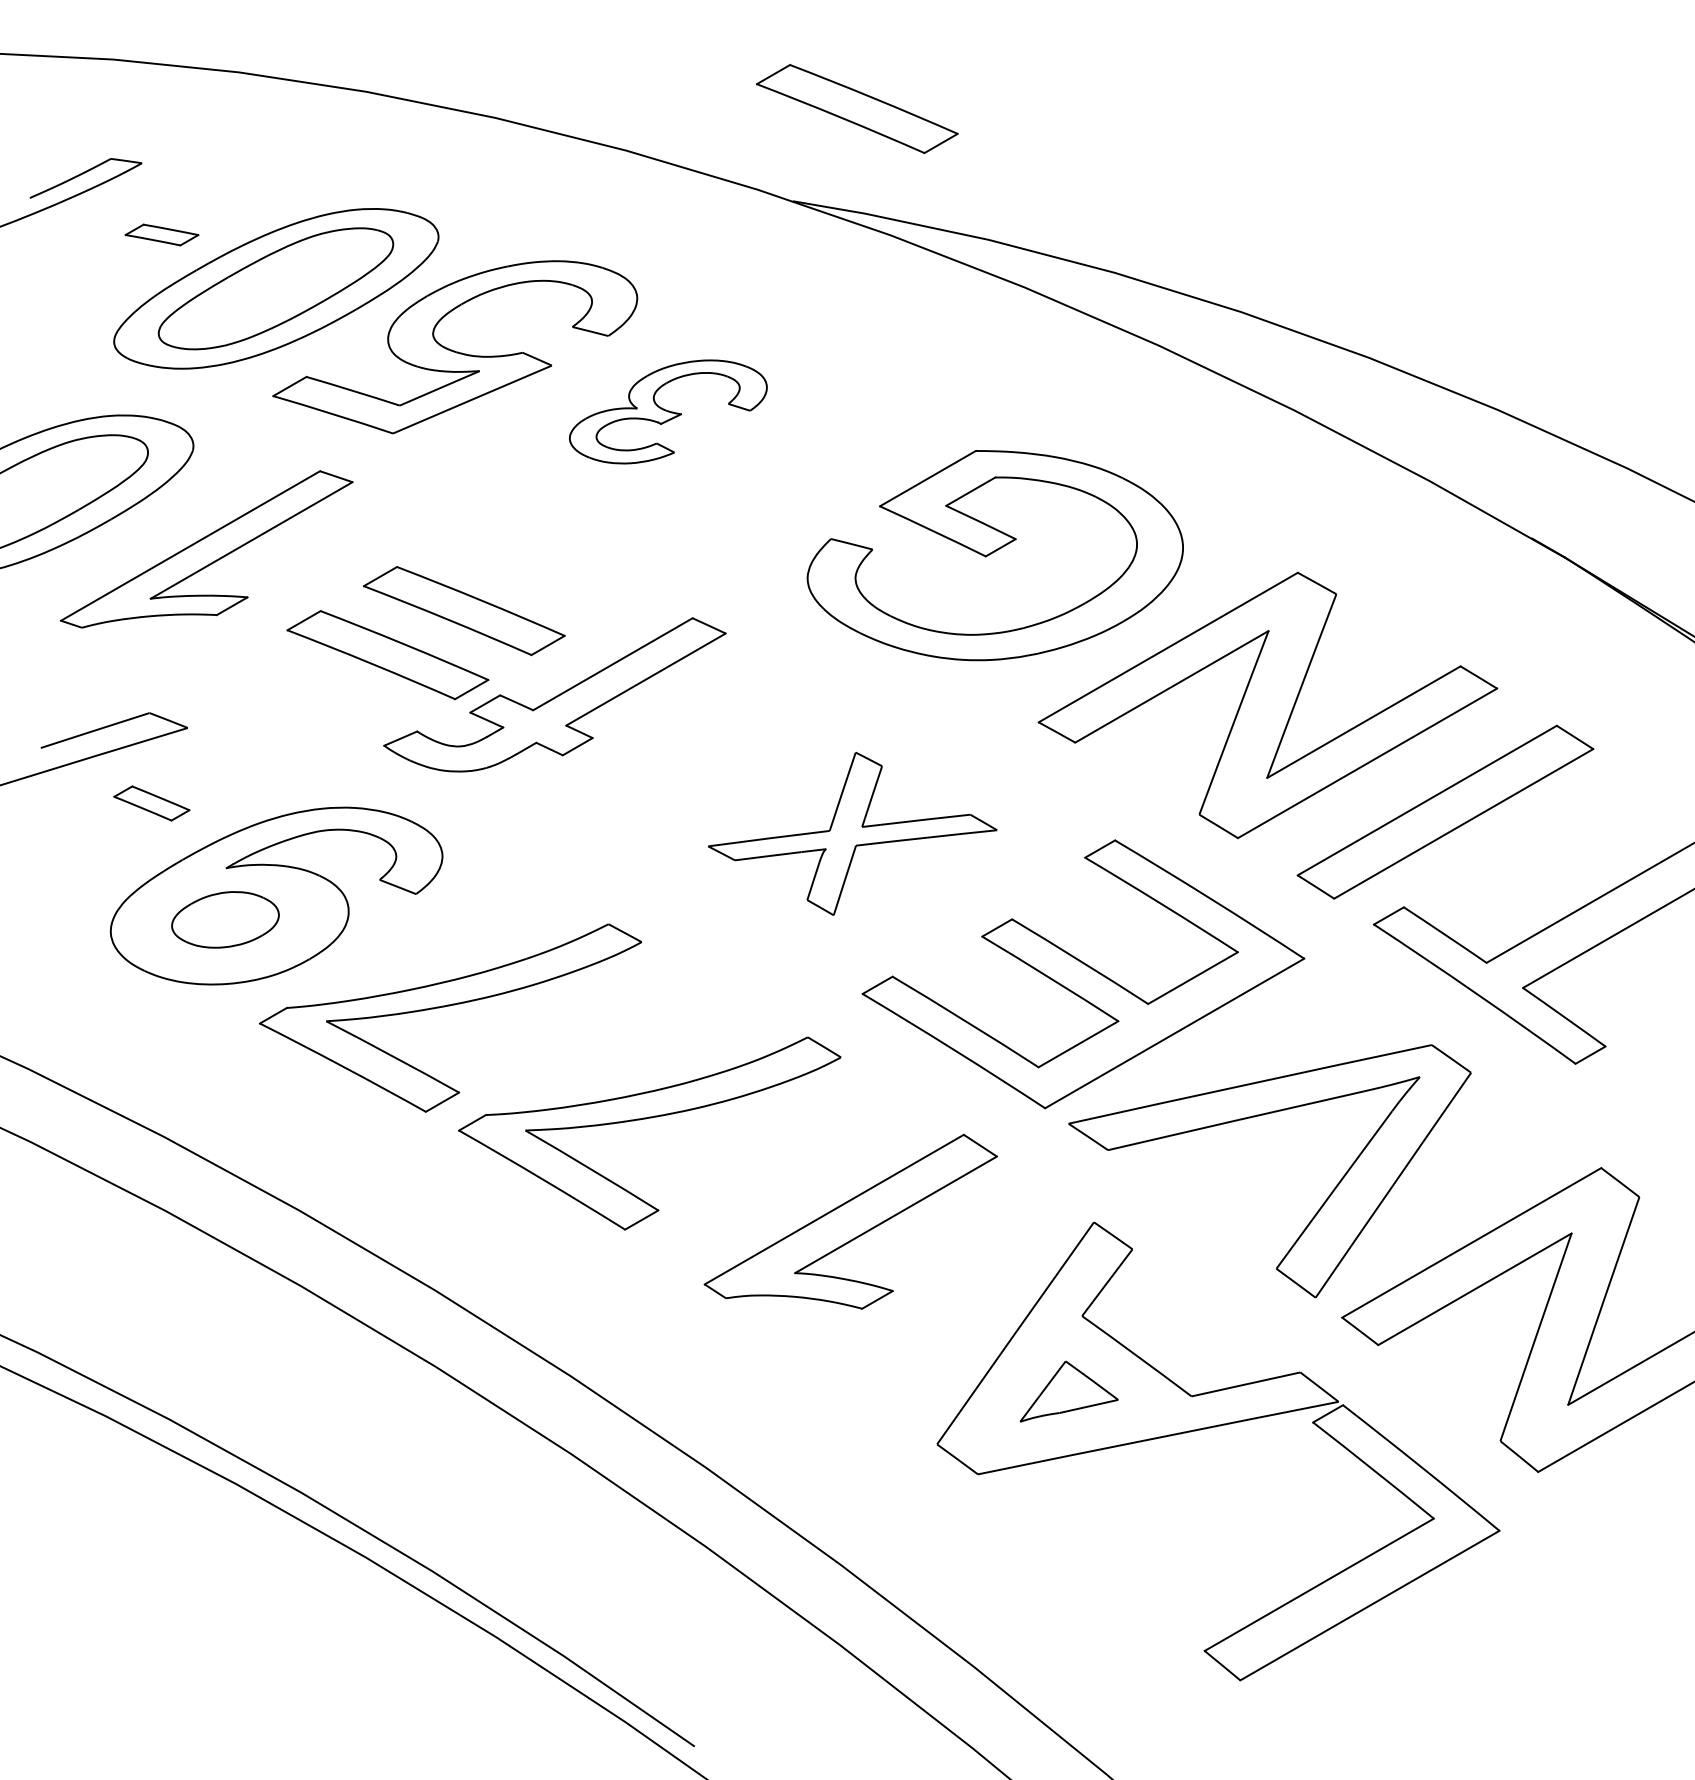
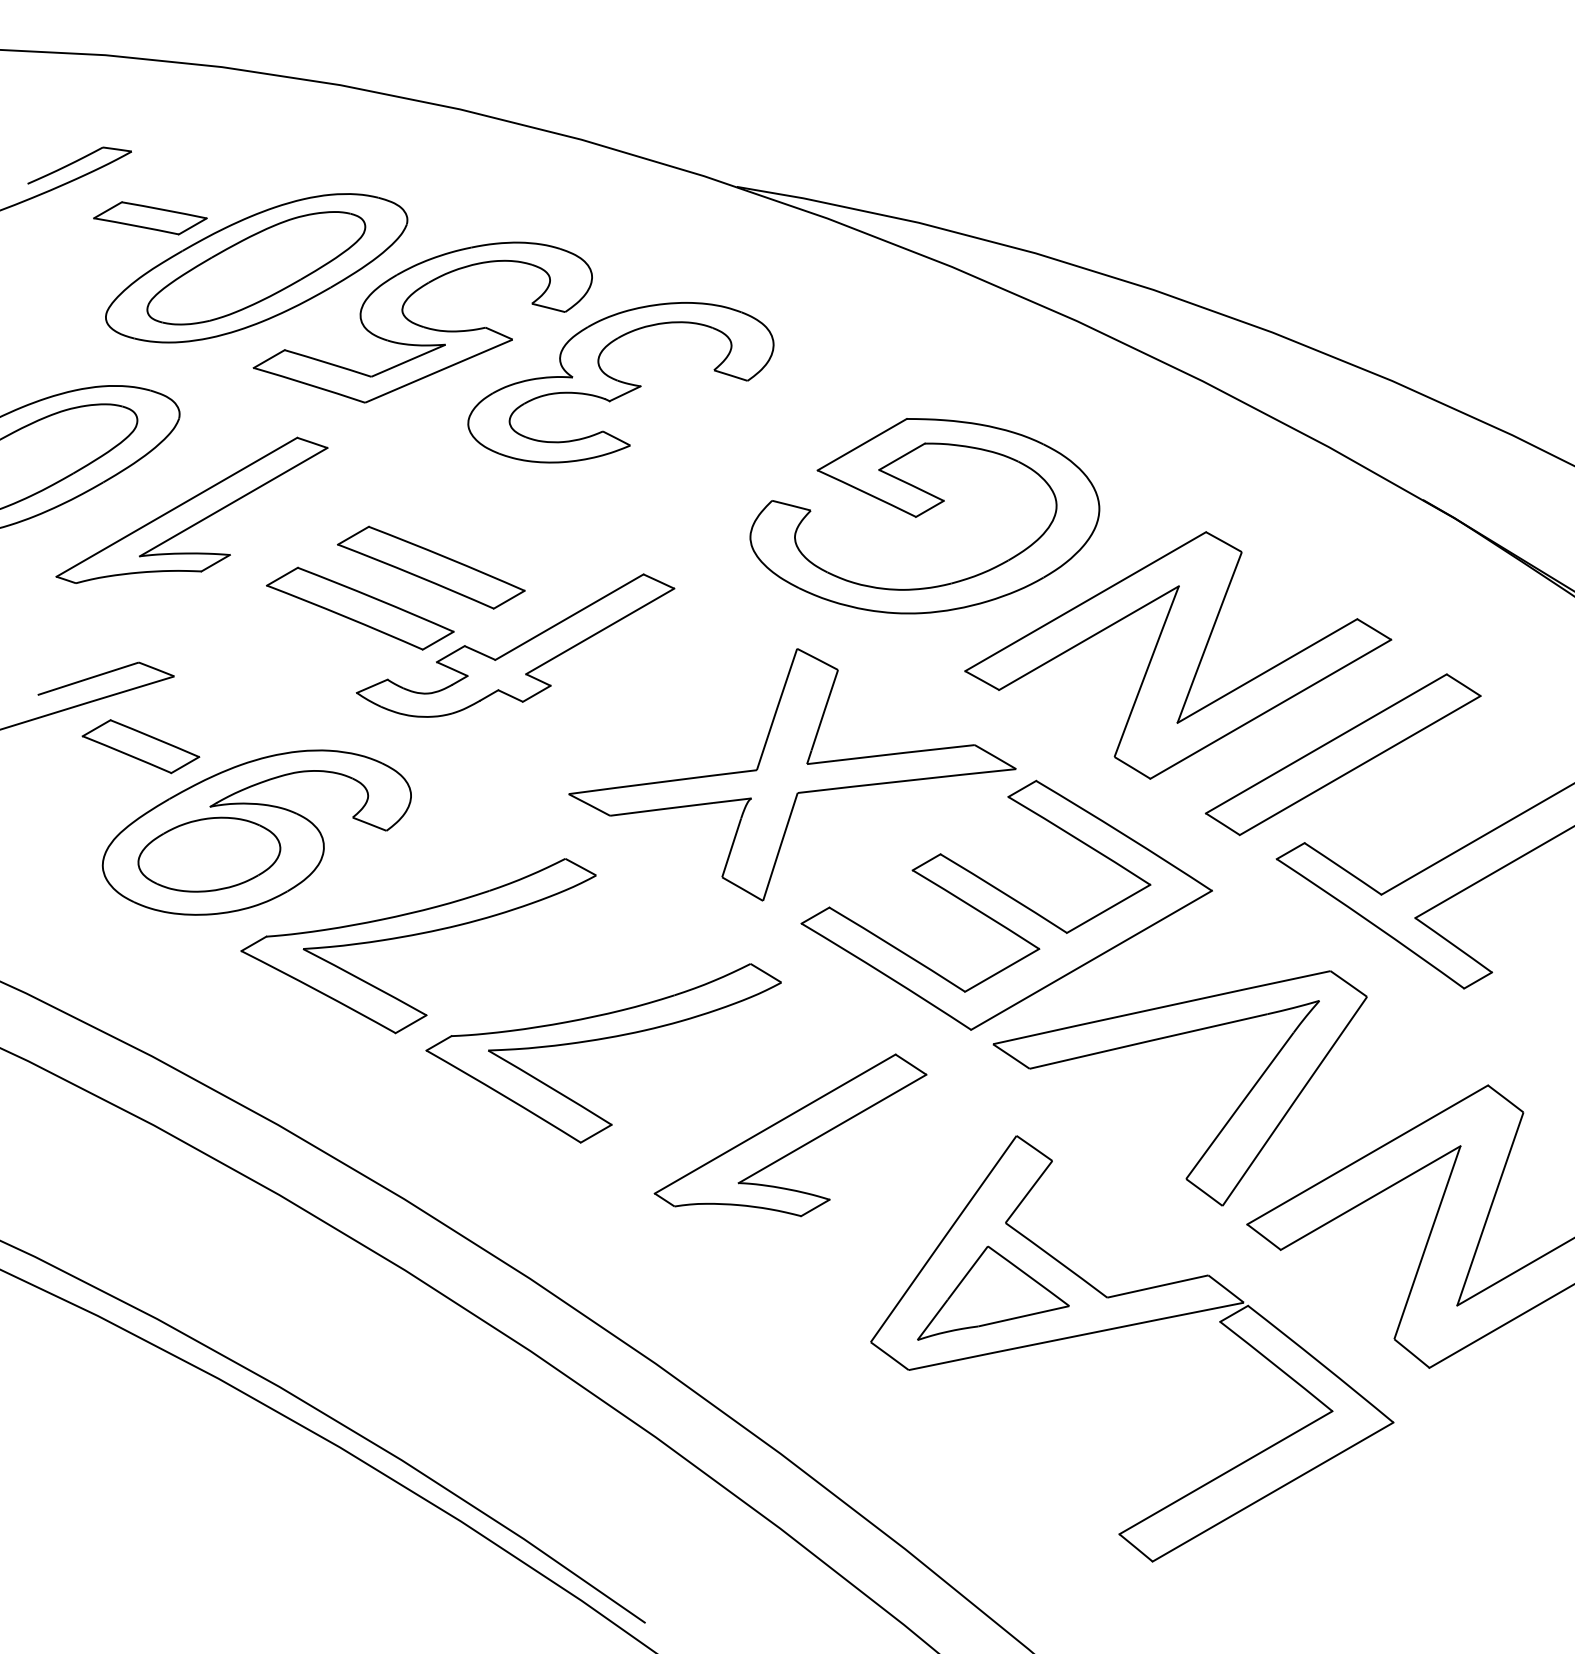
part: (856, 109) -> (795, 101), removed
part: (161, 234) -> (149, 217), size x1.67
part: (668, 411) -> (621, 382), size x1.67
part: (151, 803) -> (140, 746), size x1.67
part: (852, 833) -> (792, 774), size x1.67
part: (225, 919) -> (209, 854), size x1.43
part: (1069, 1391) -> (993, 1293), size x1.67

